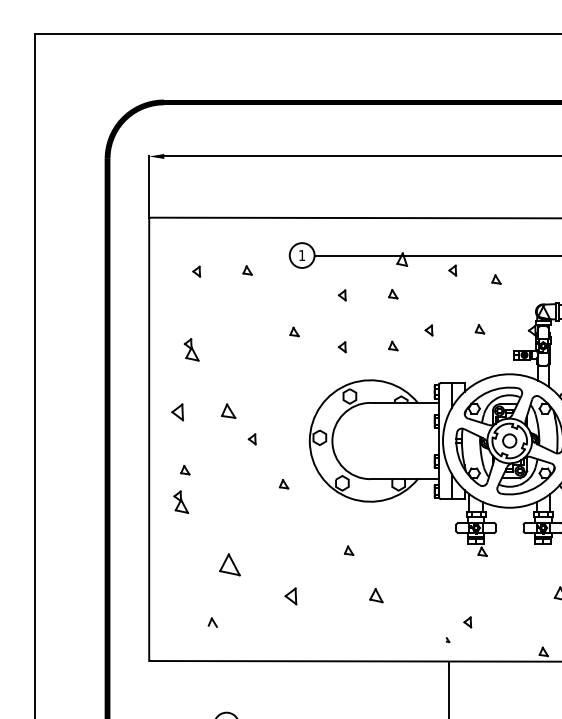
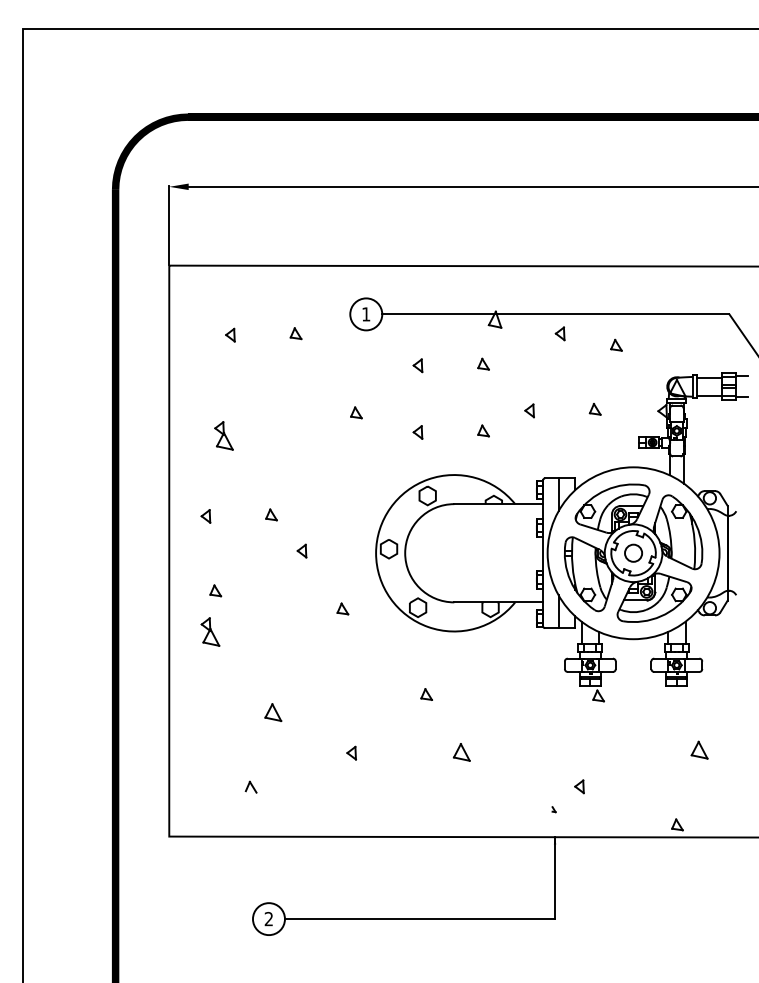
part: (228, 410) -> (271, 514), size x0.62
part: (177, 412) -> (205, 516), size x0.62
part: (230, 564) -> (273, 712), size x0.62
part: (290, 595) -> (351, 752), size x0.62

